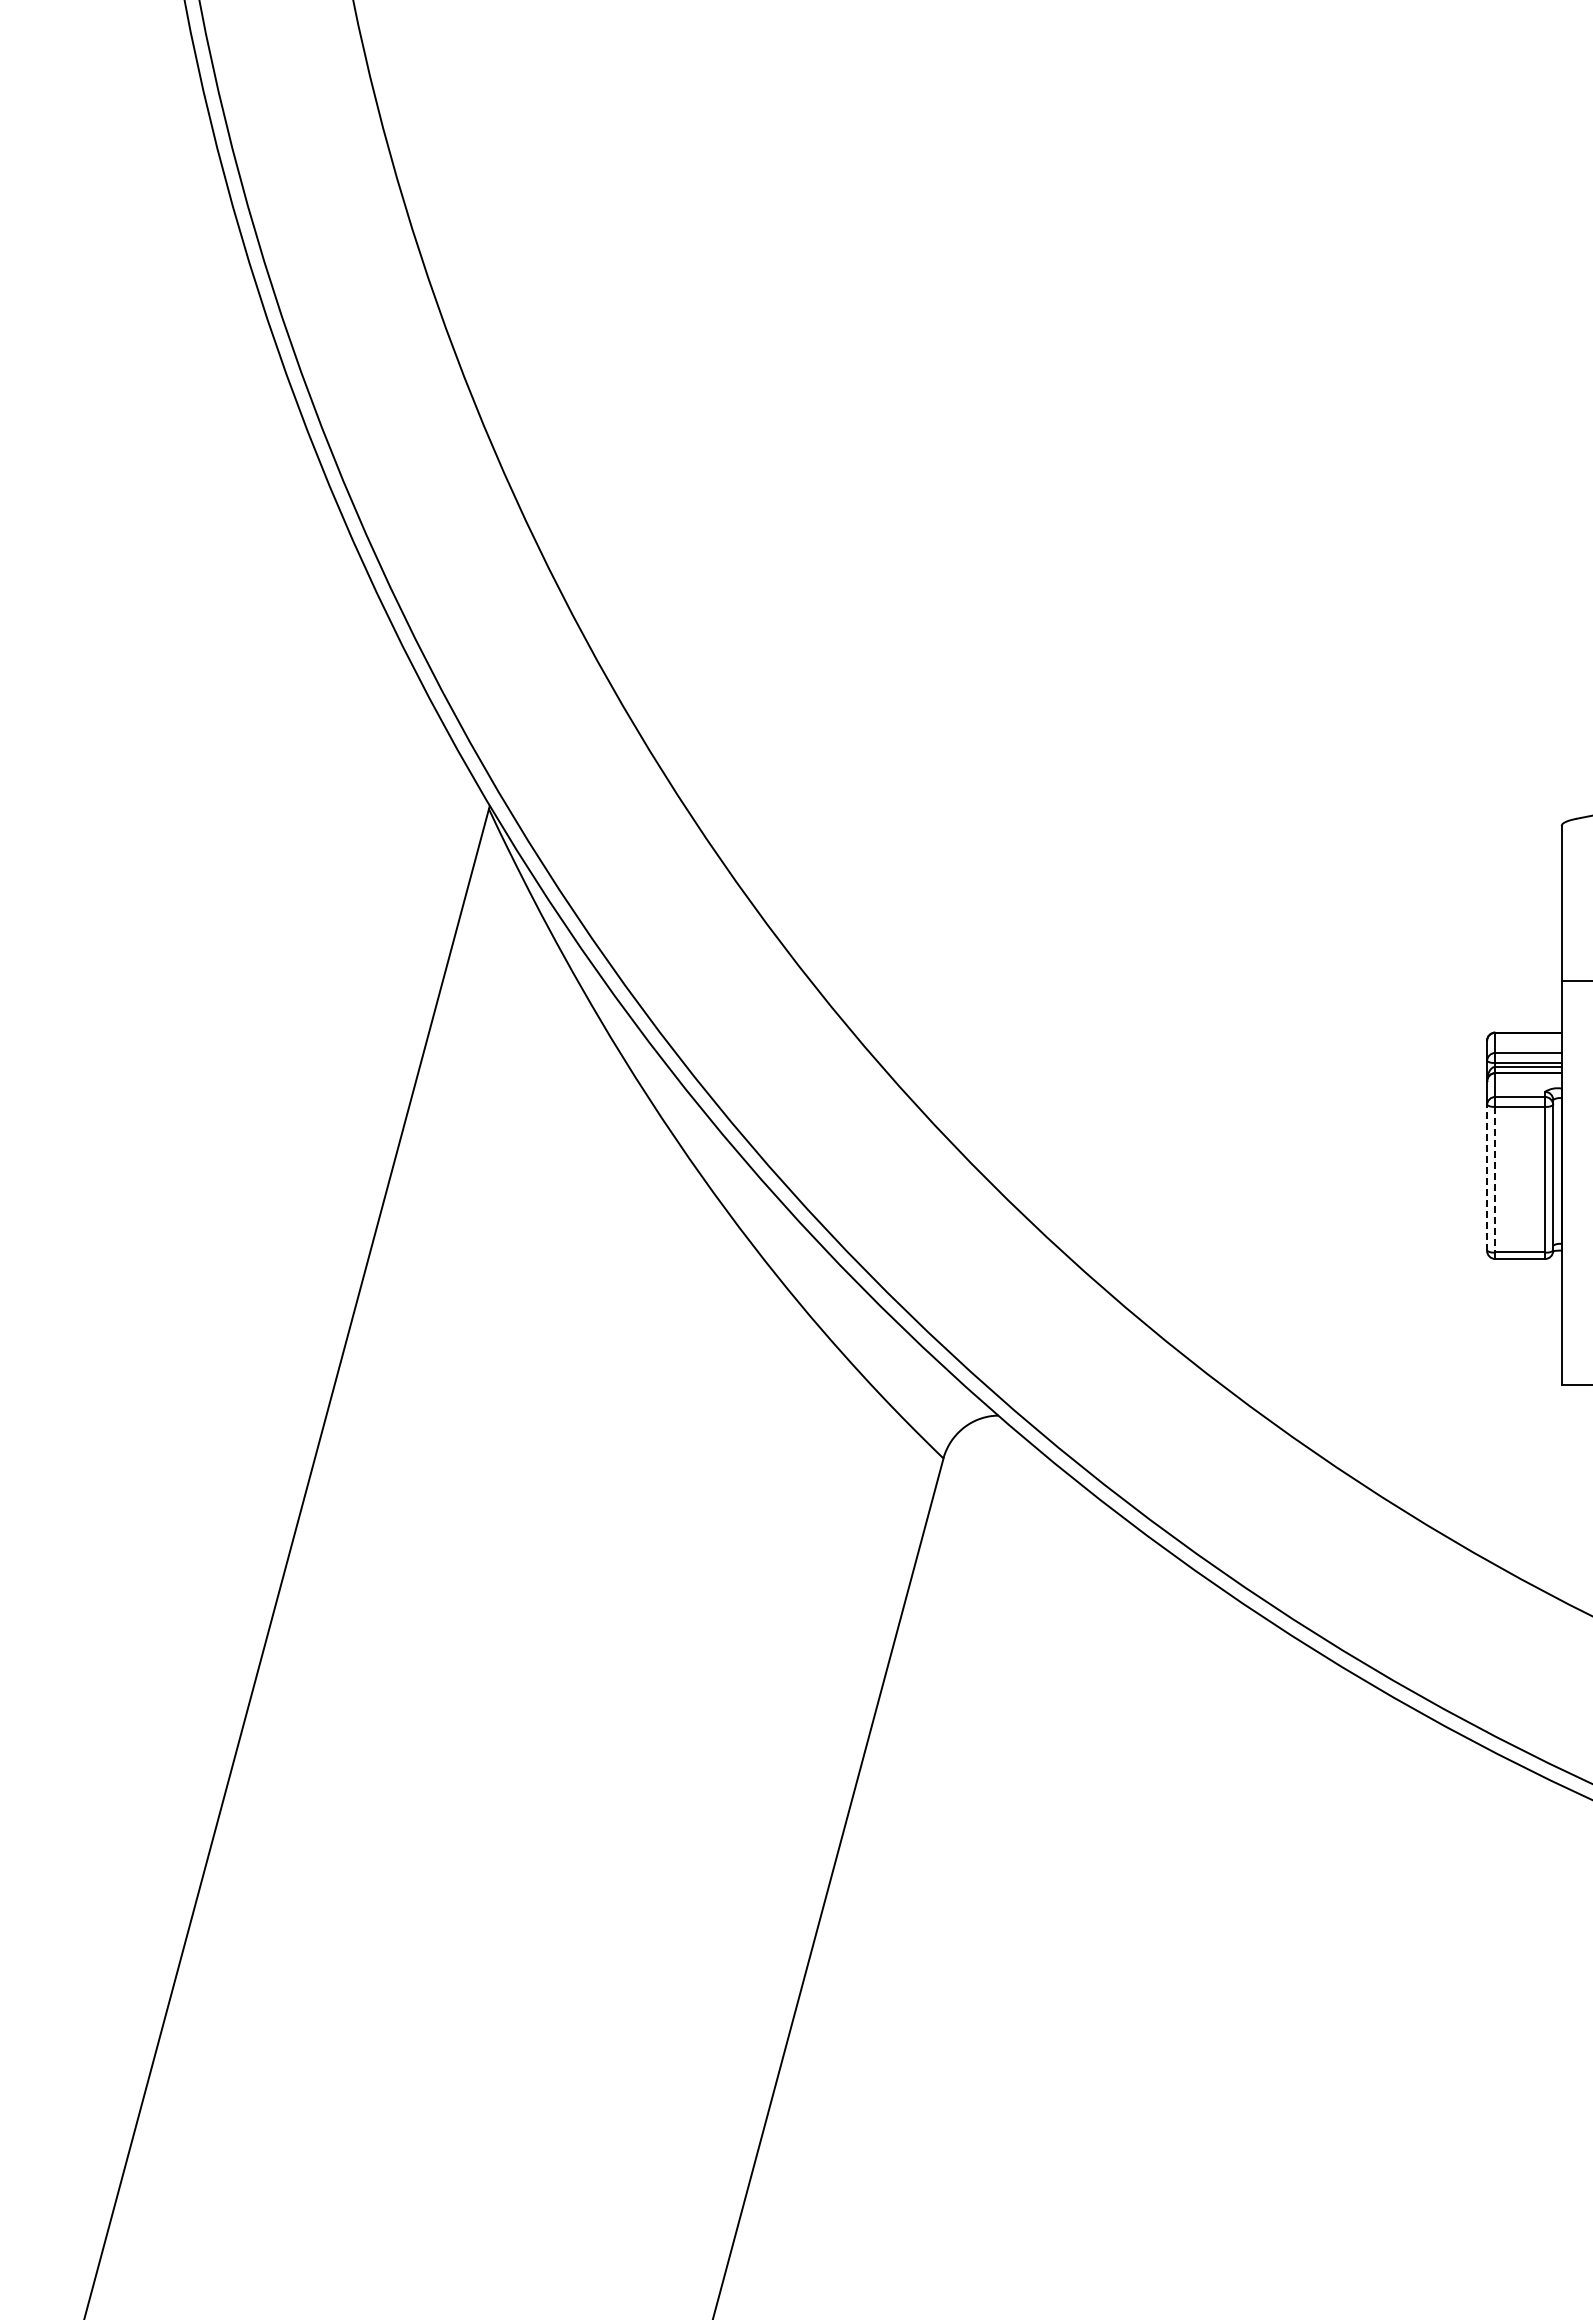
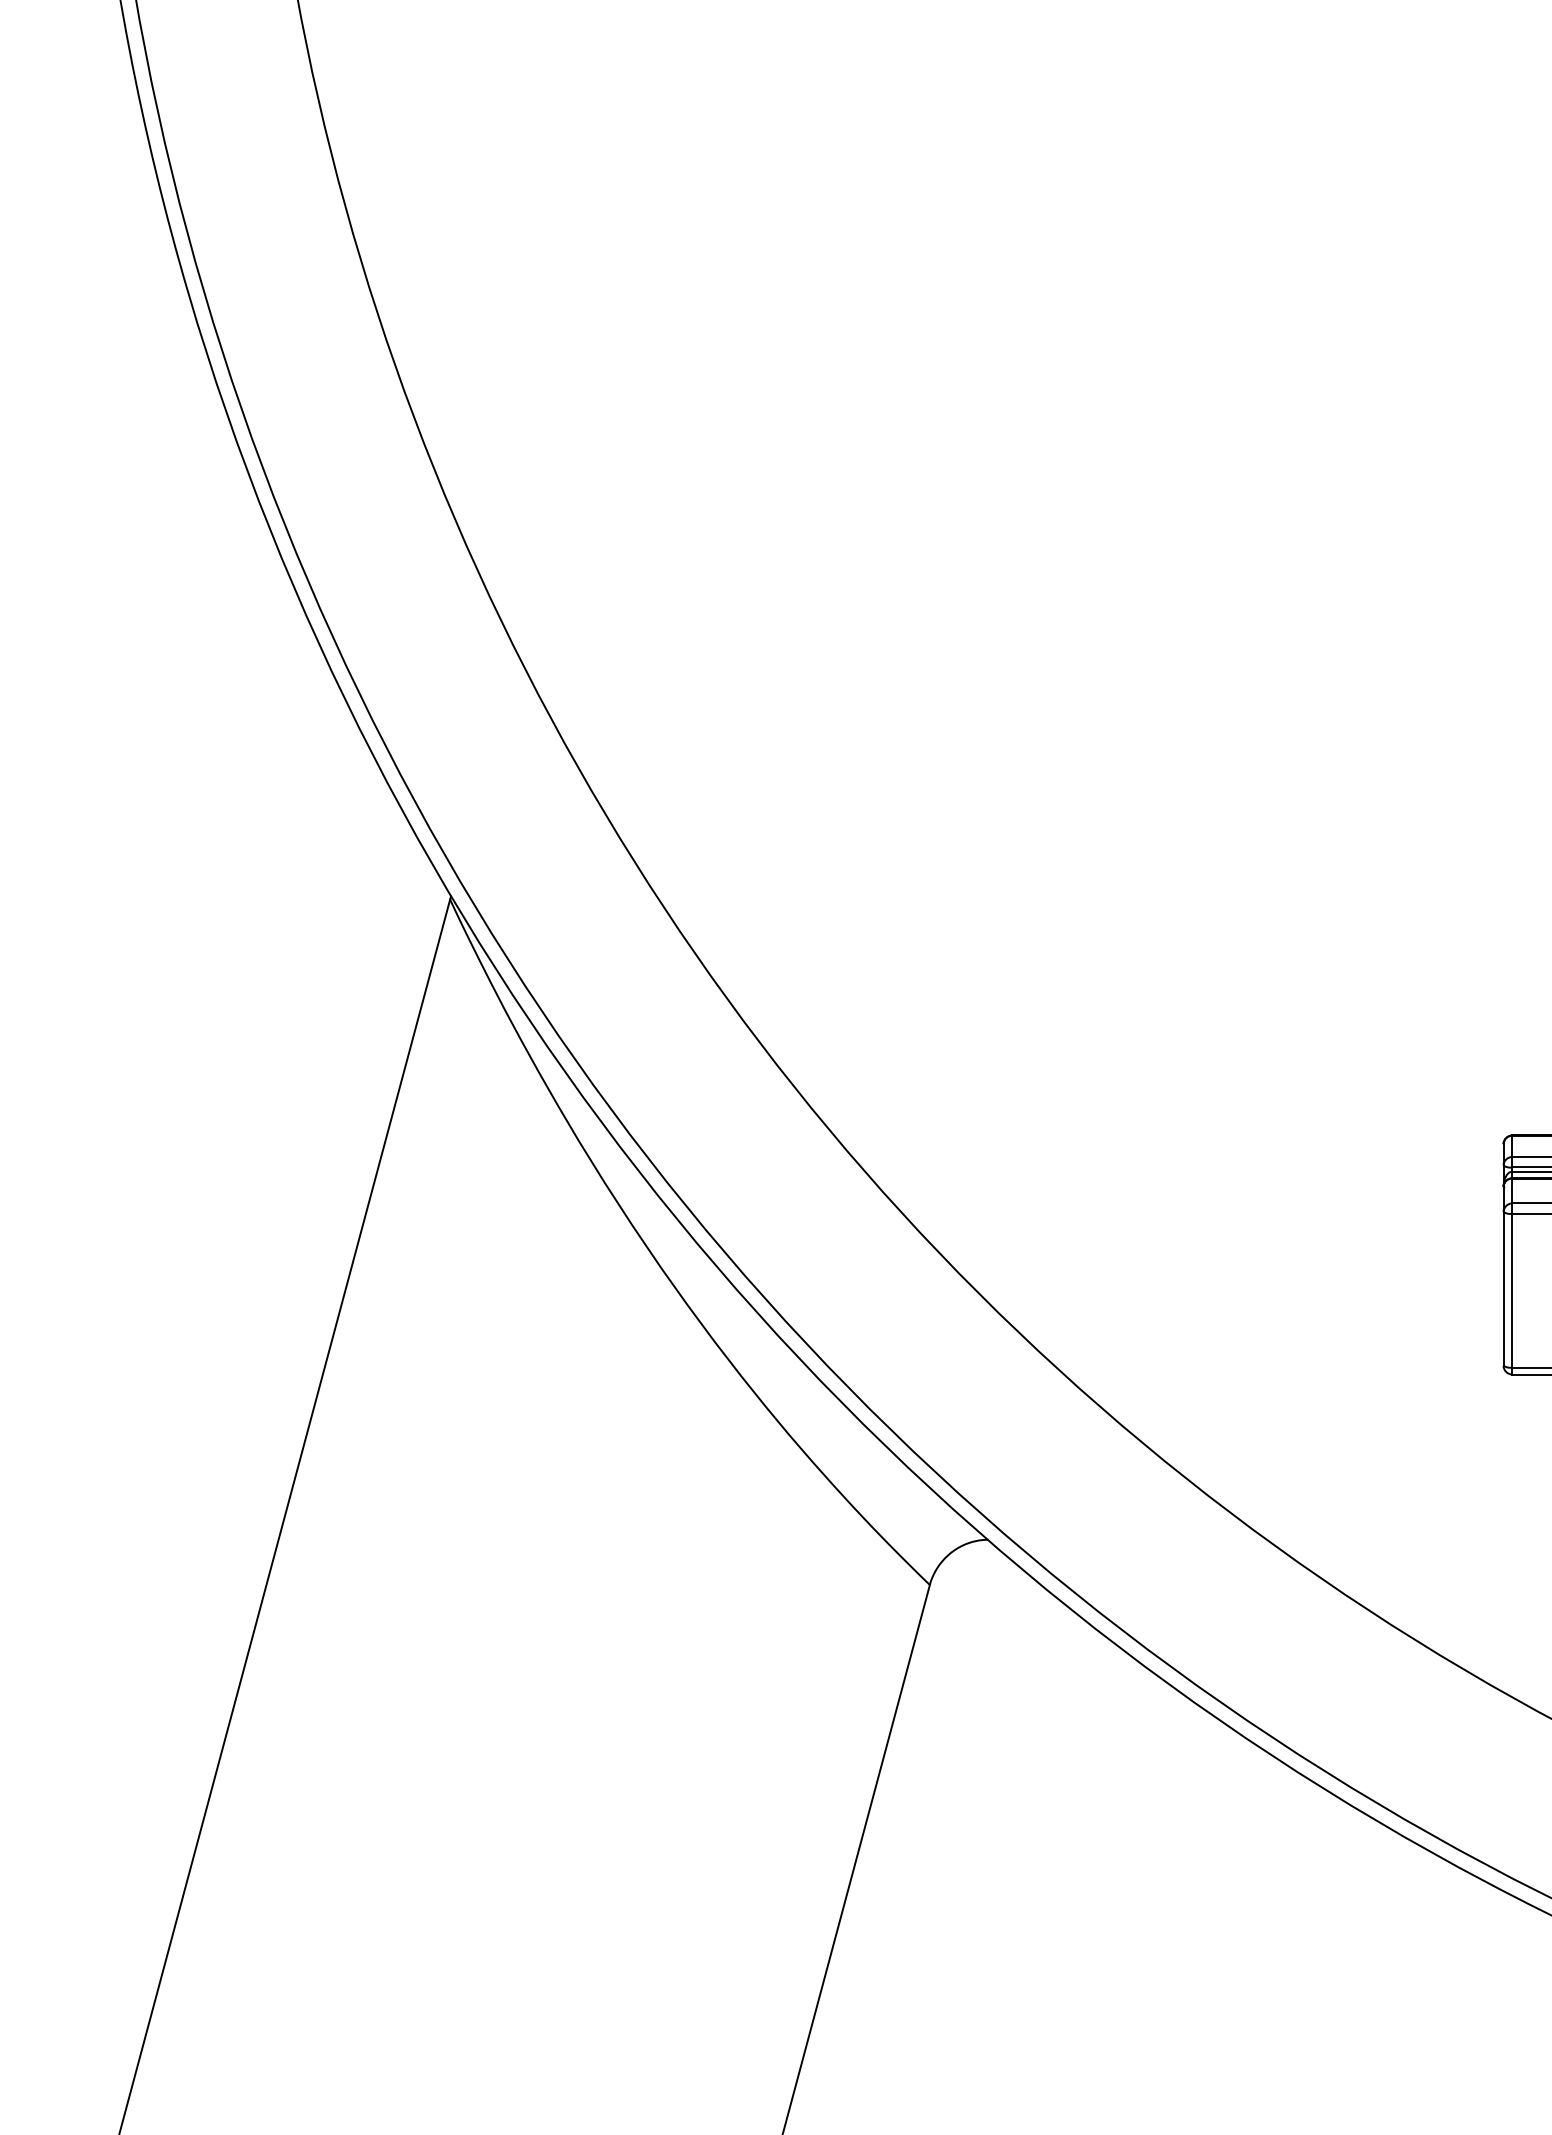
line: (1487, 1177) -> (1503, 1288), dashed -> solid
line: (1495, 1179) -> (1512, 1290), dashed -> solid

